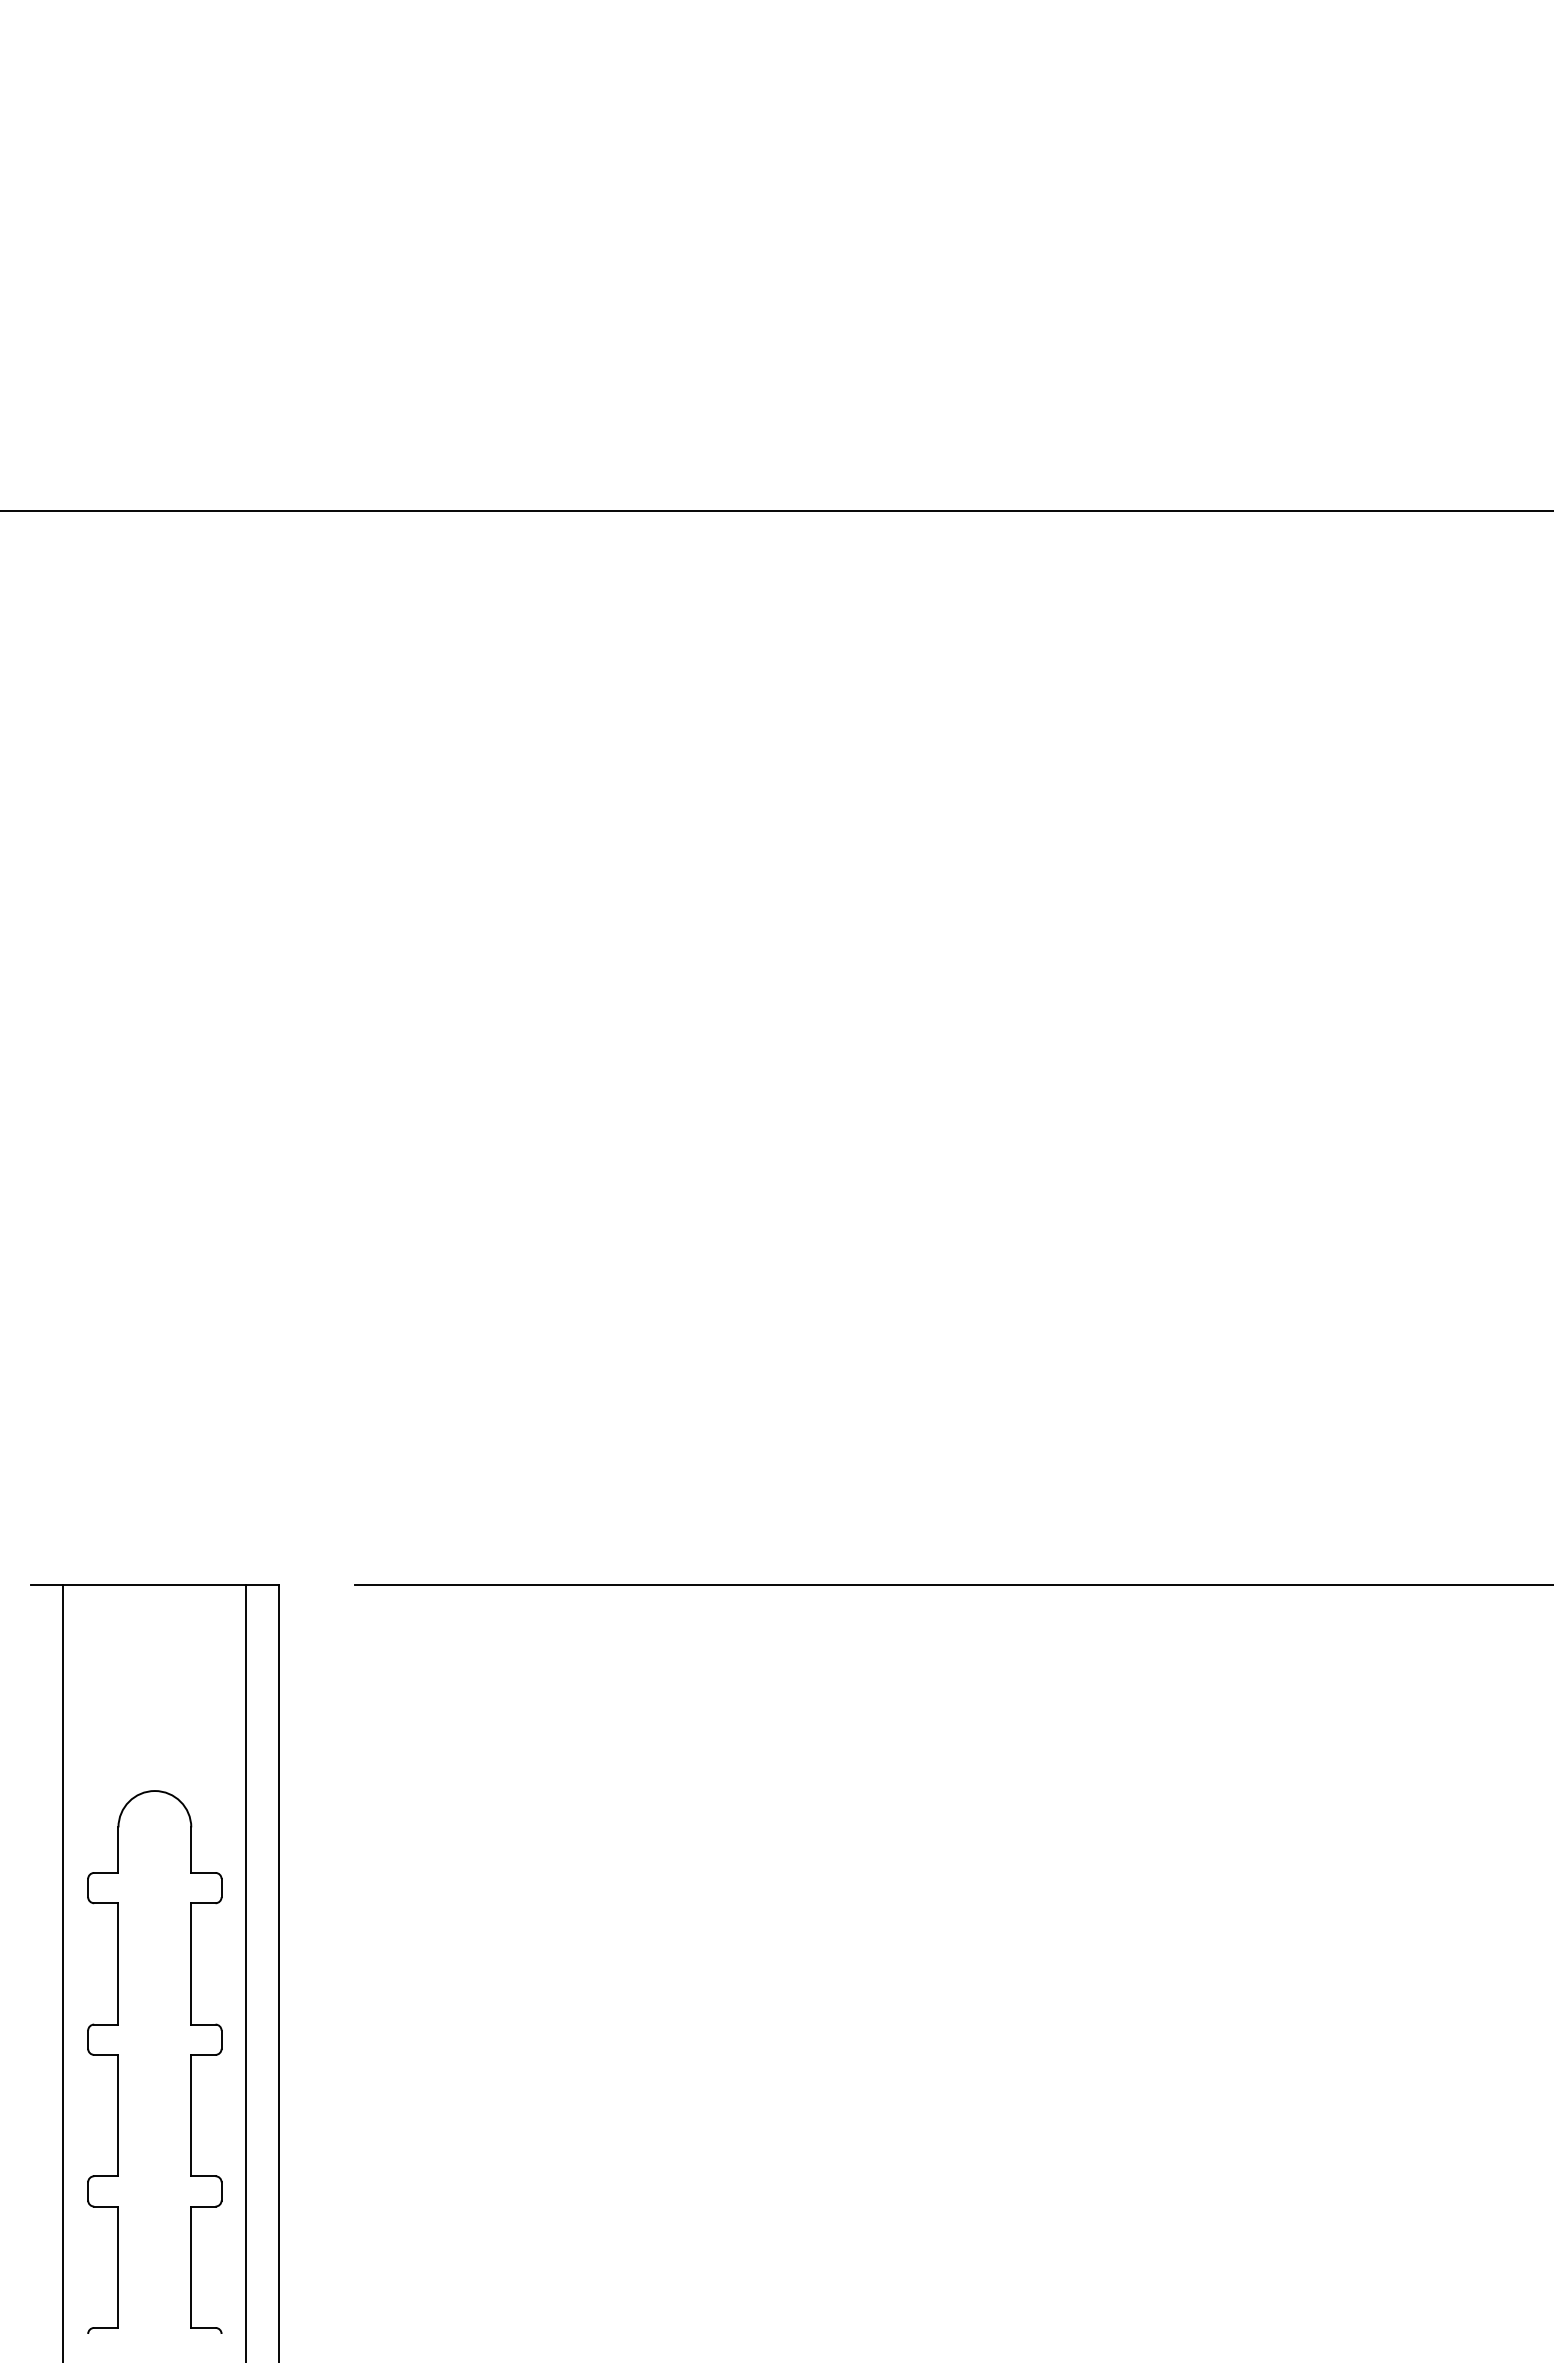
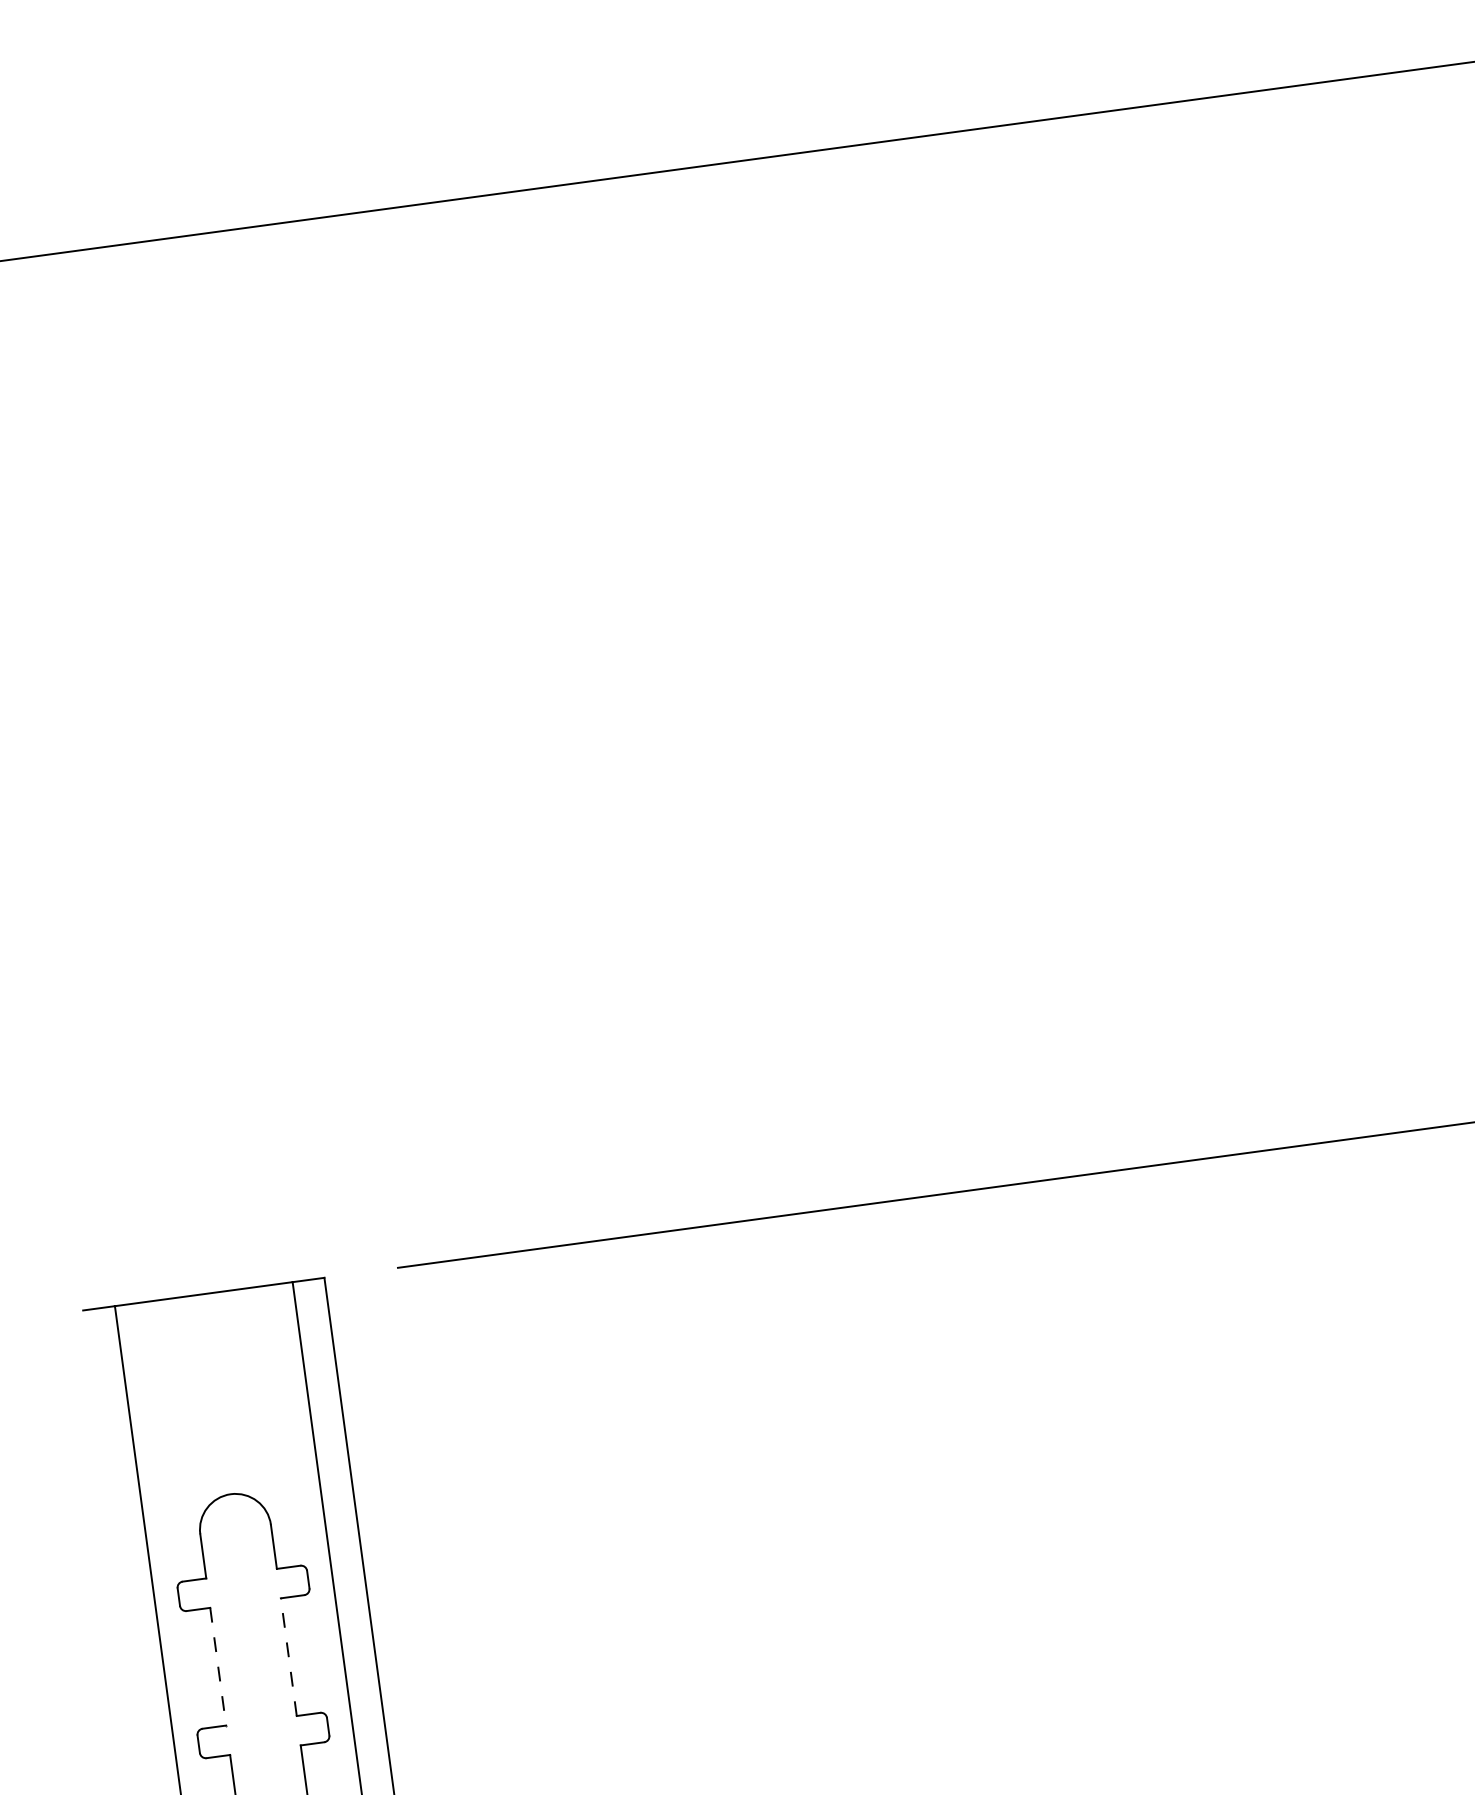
line: (118, 1963) -> (218, 1666), solid -> dashed
line: (191, 1963) -> (288, 1656), solid -> dashed

